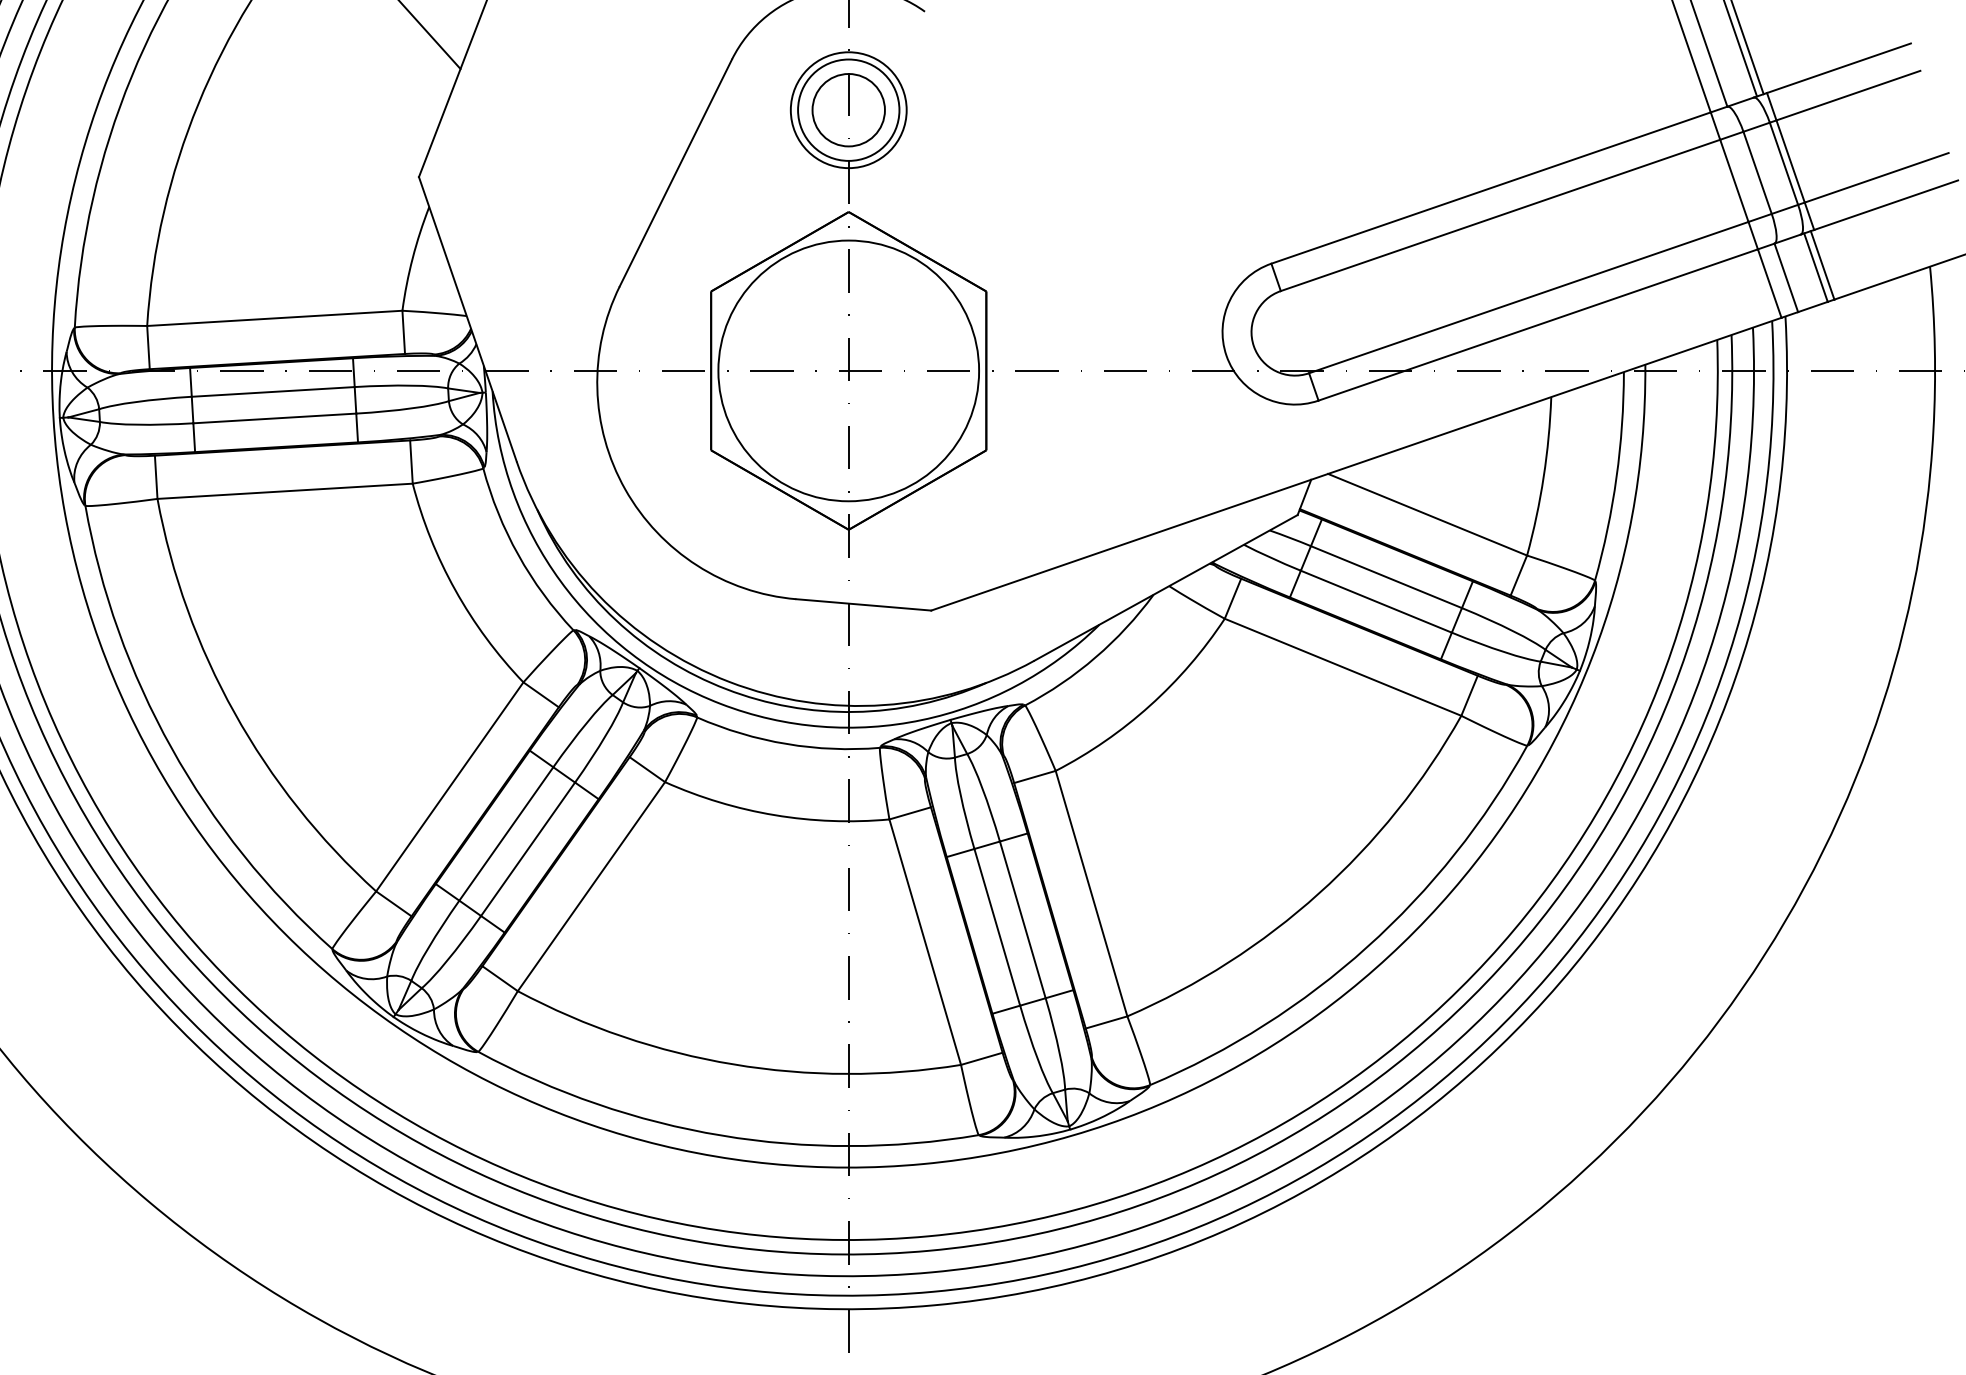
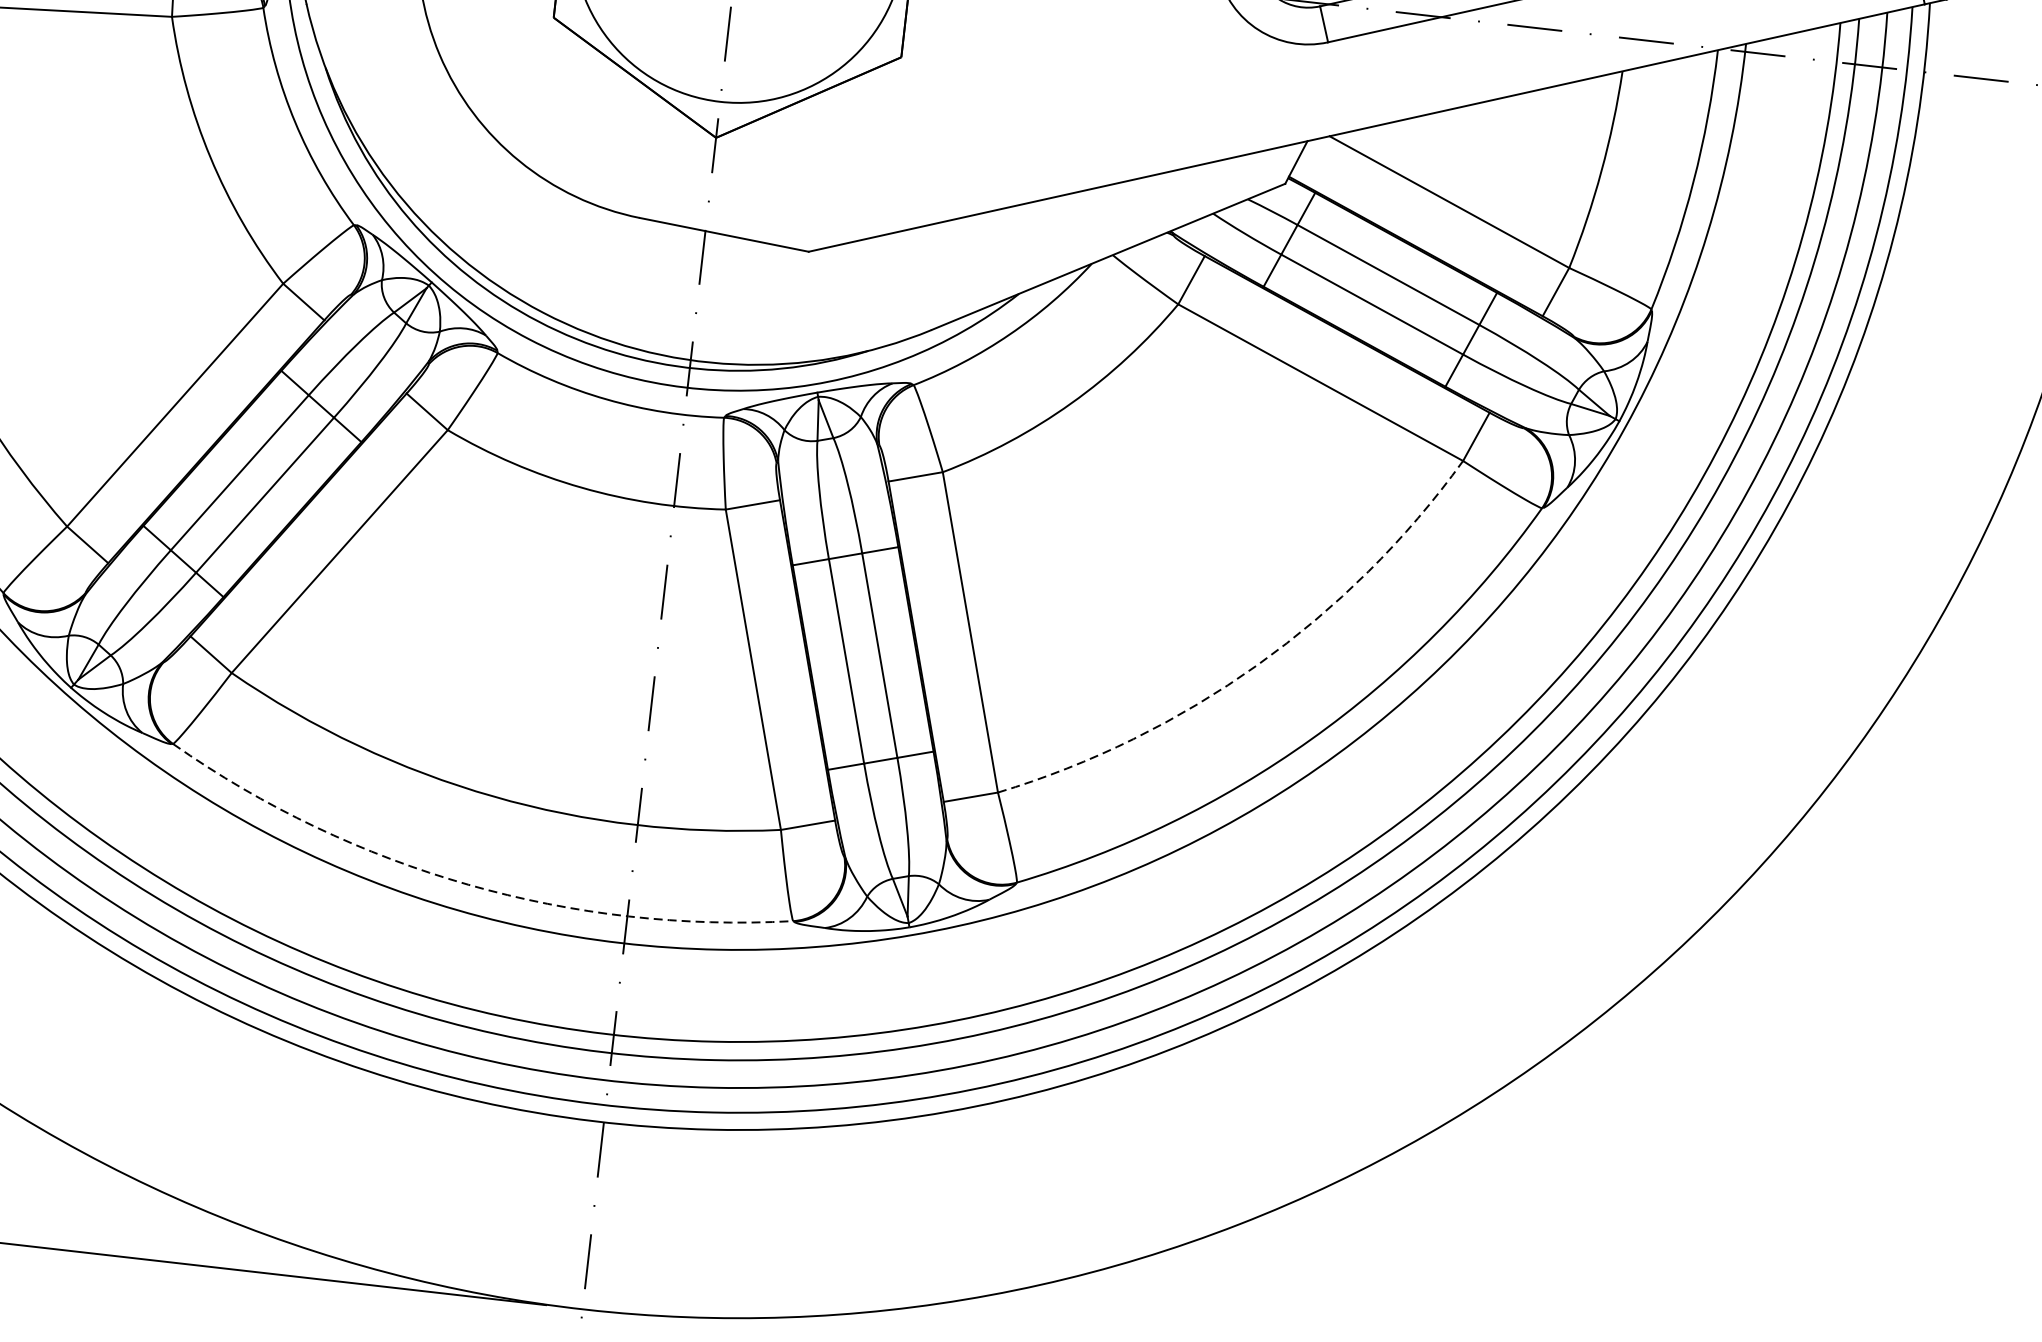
arc: (1319, 893) -> (1258, 664), solid -> dashed
arc: (721, 1135) -> (468, 884), solid -> dashed

